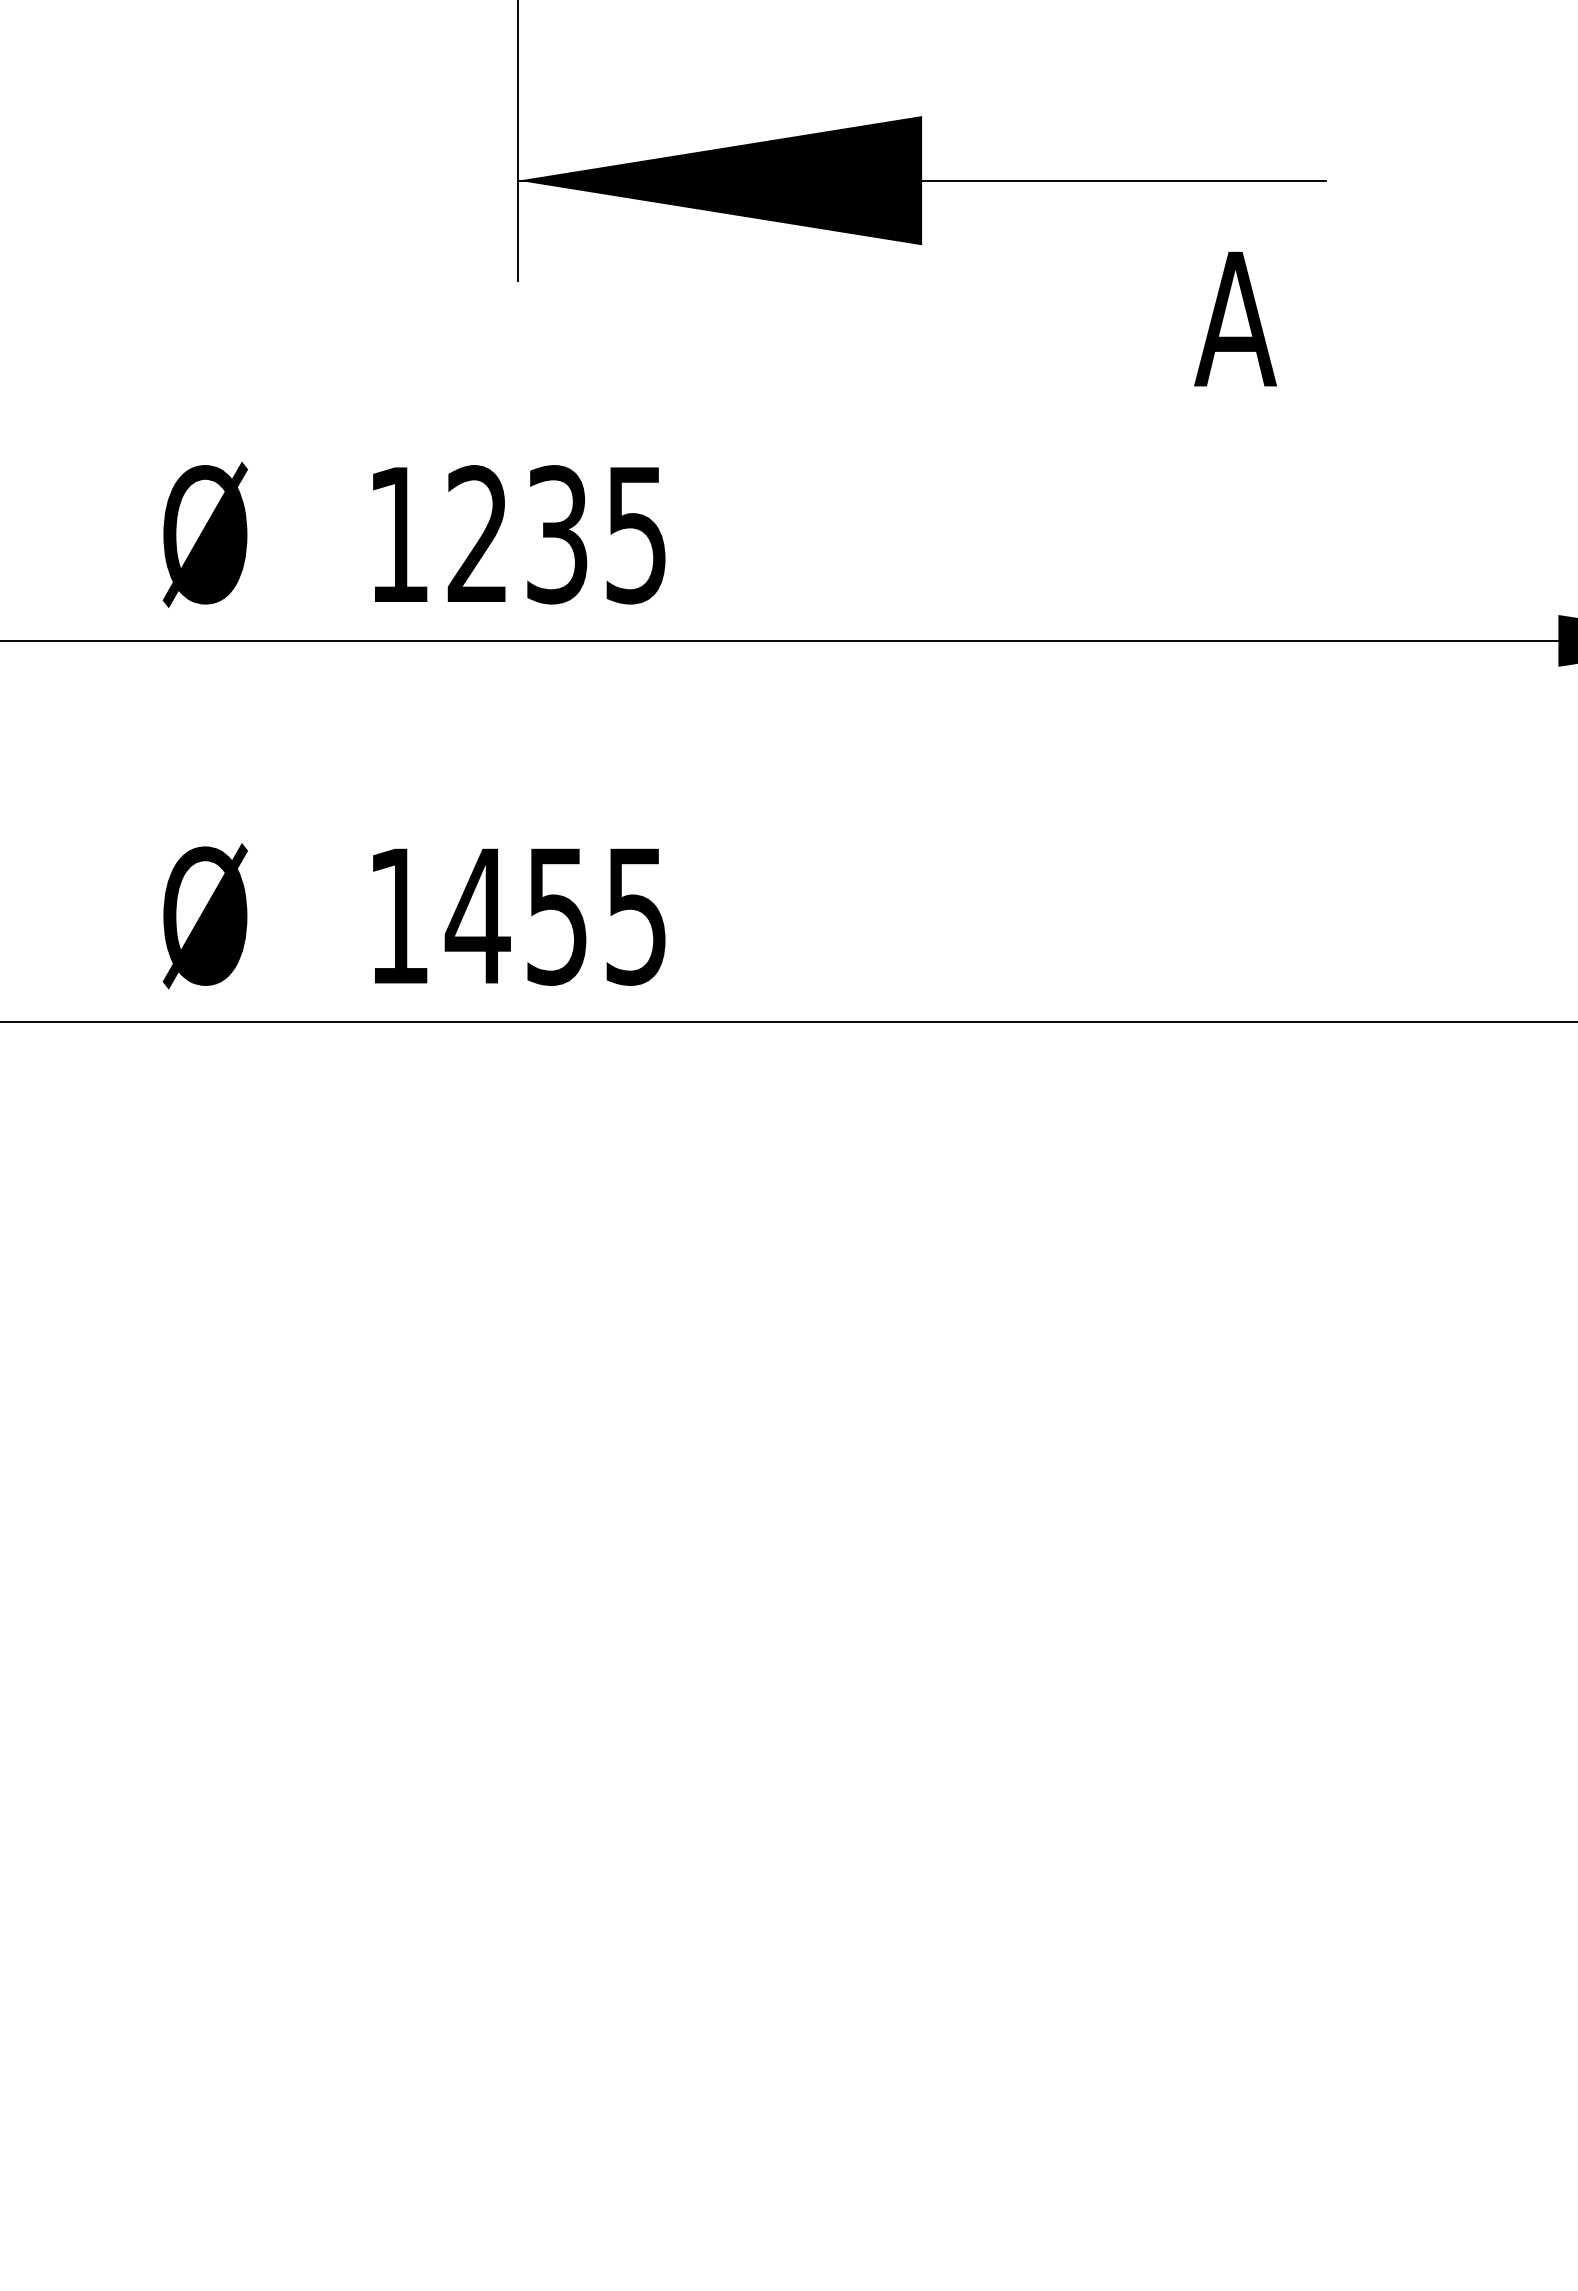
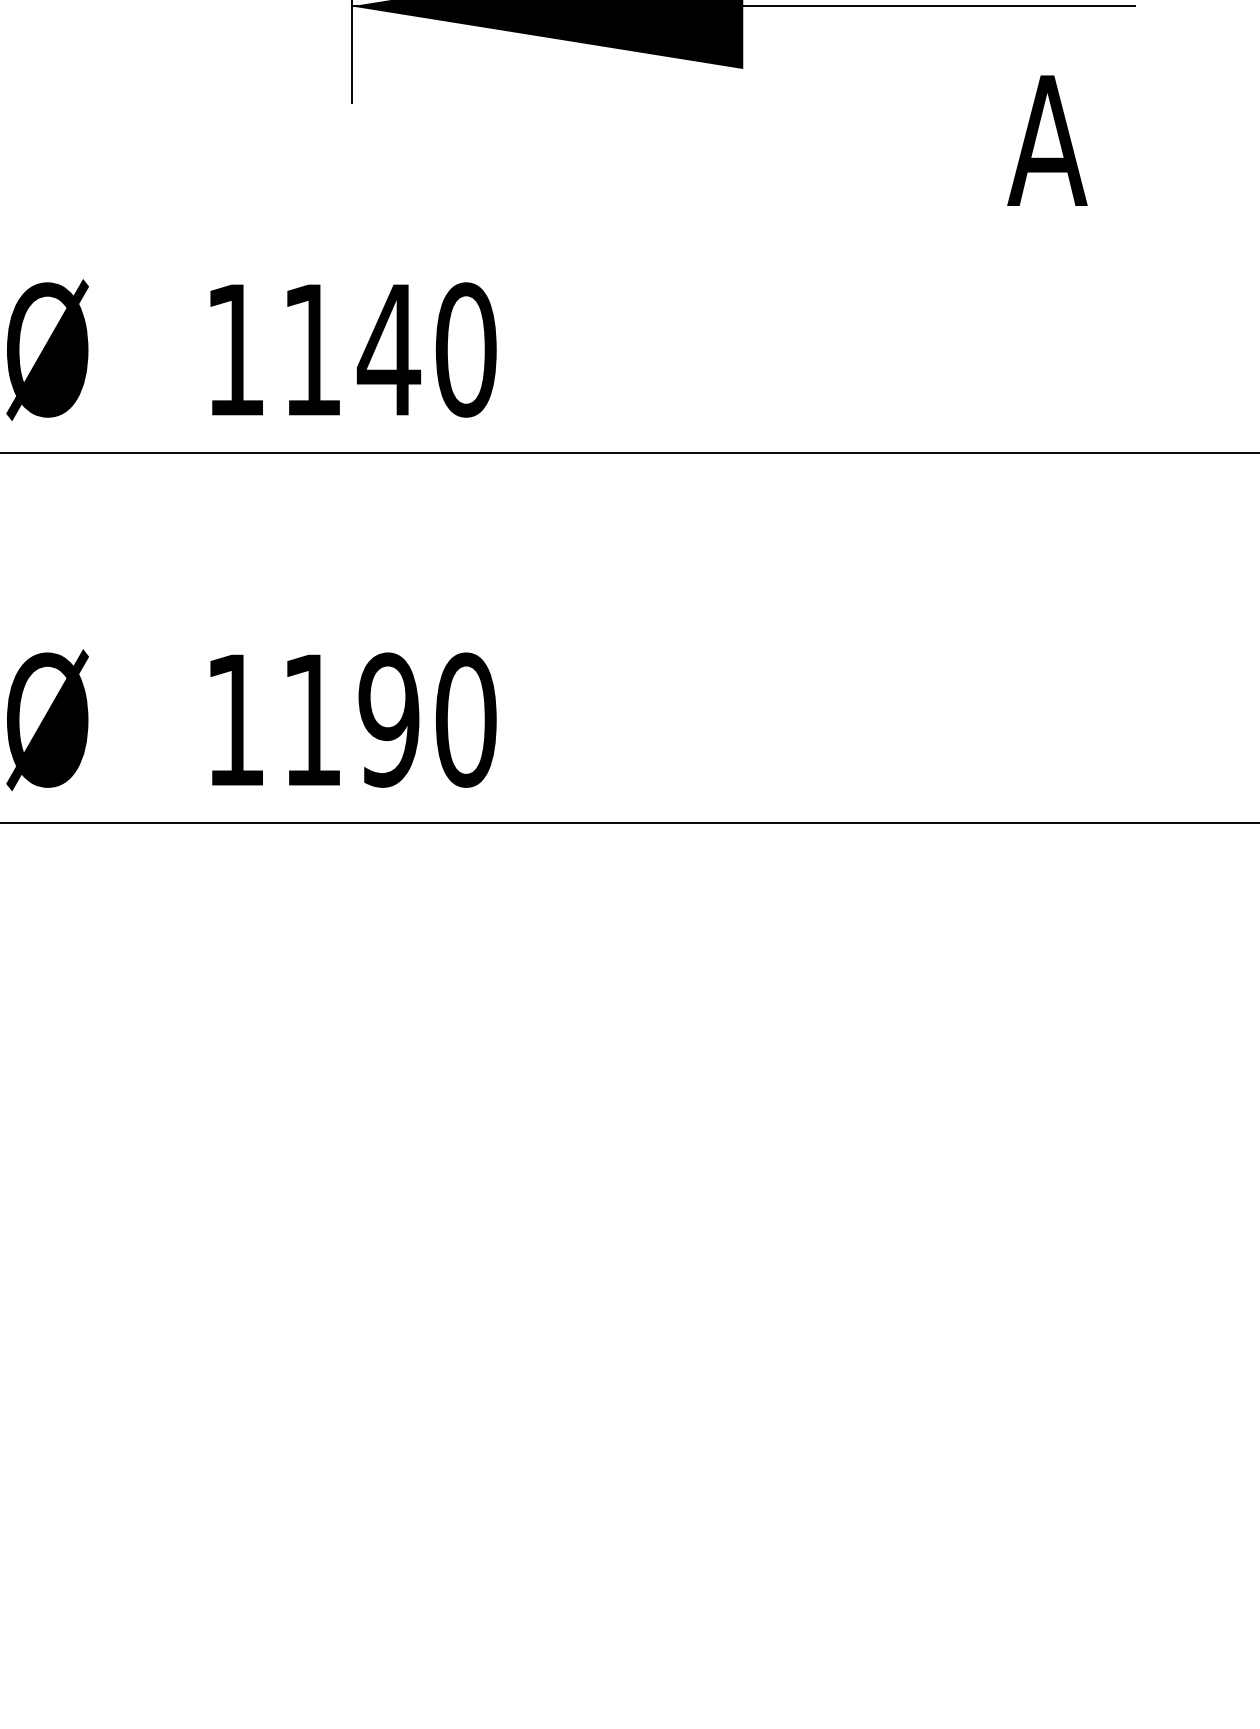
text: (557, 534) -> (389, 349), 1235 -> 1140
text: (556, 915) -> (388, 719), 1455 -> 1190

